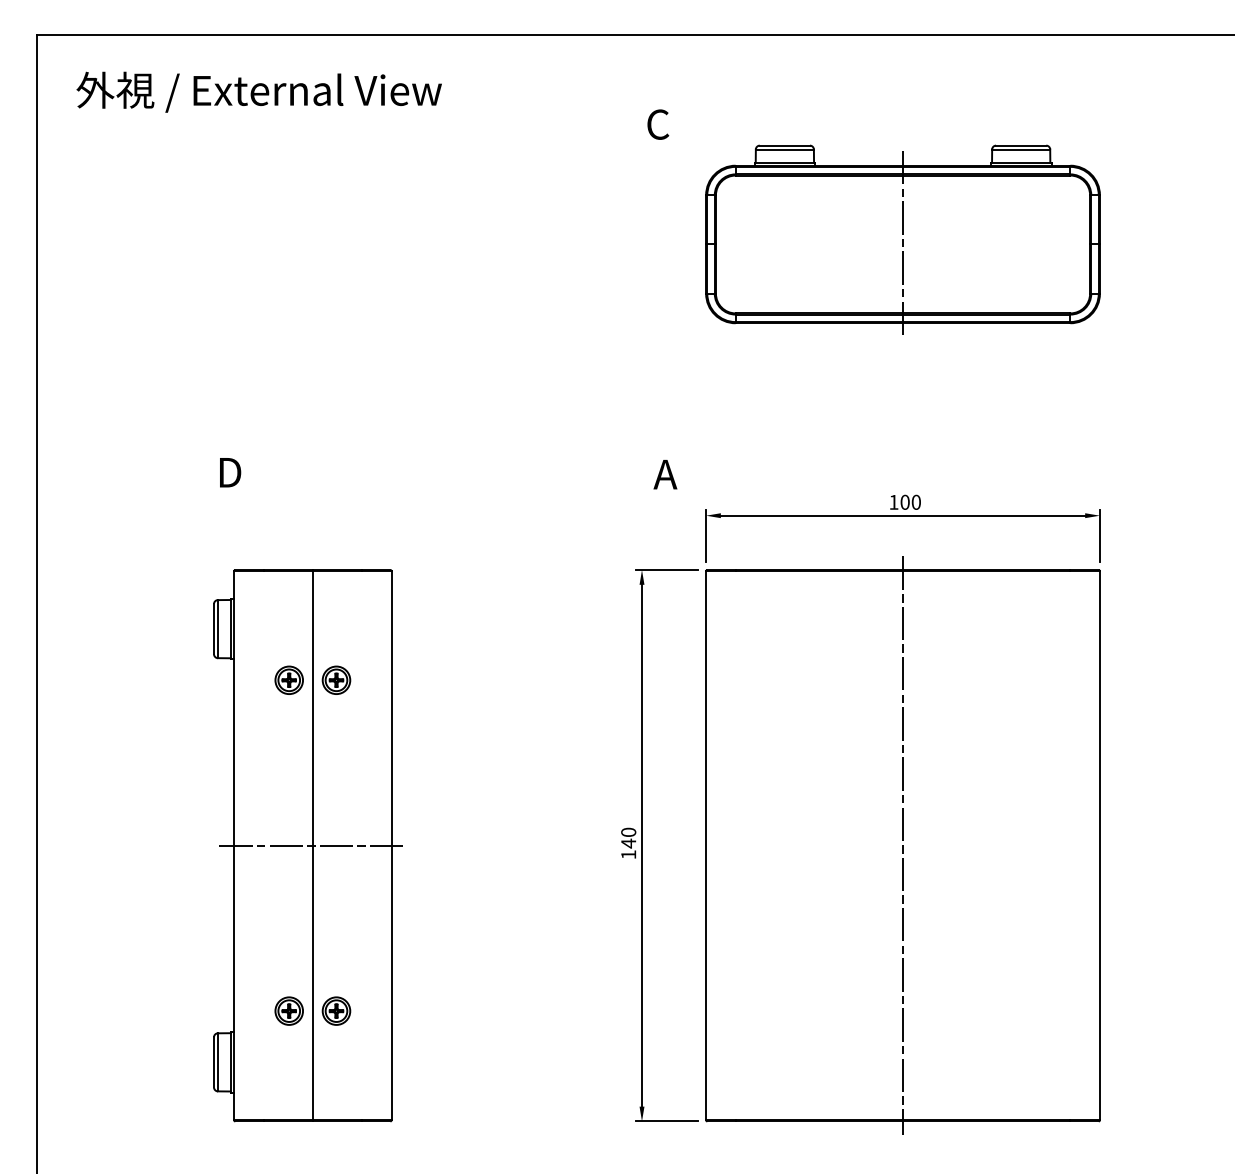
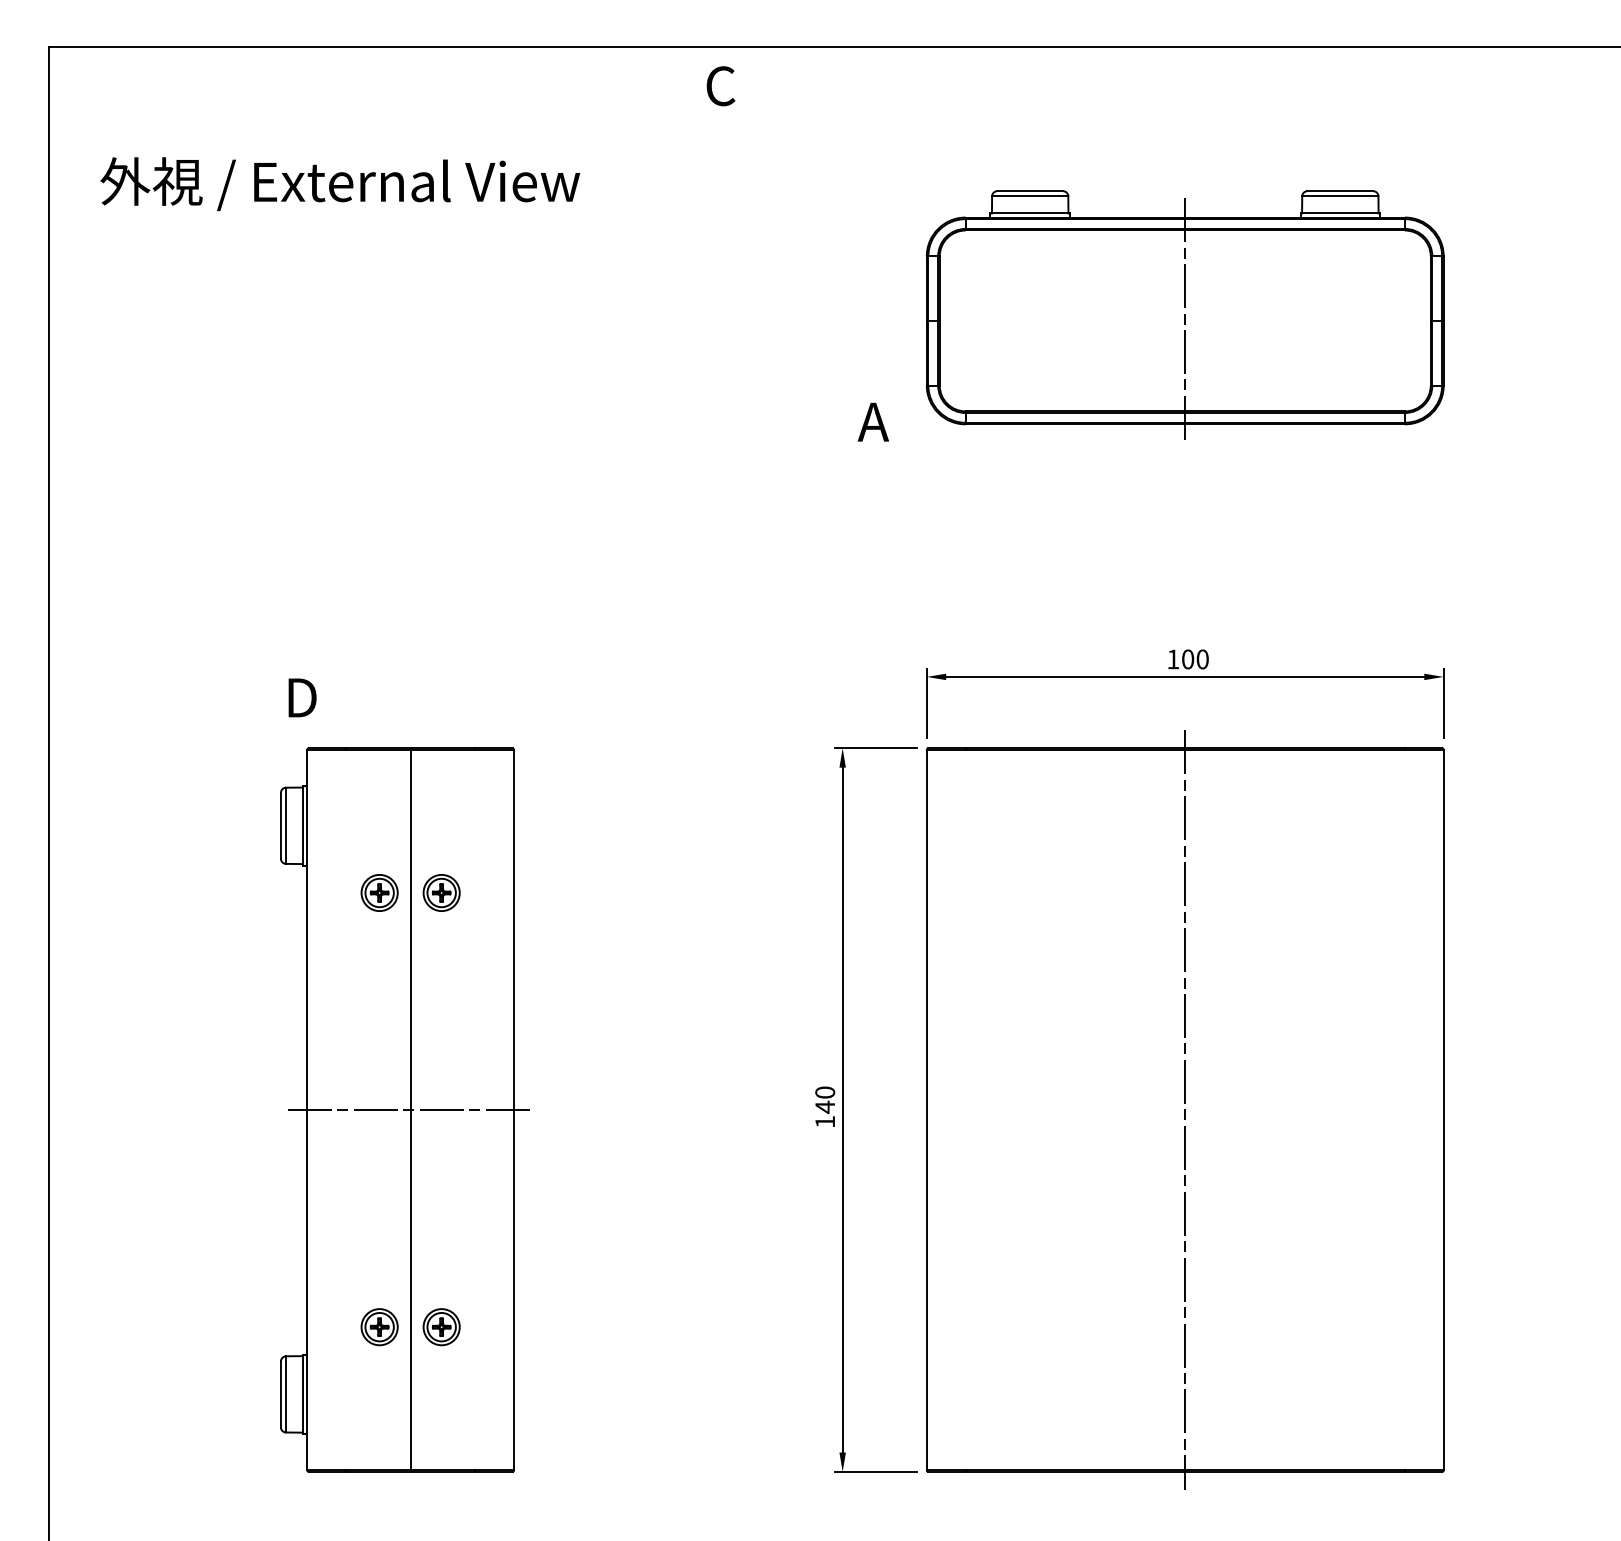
text: (258, 91) -> (339, 183), moved
text: (658, 124) -> (721, 86), moved
text: (230, 472) -> (302, 697), moved
text: (665, 474) -> (873, 422), moved

